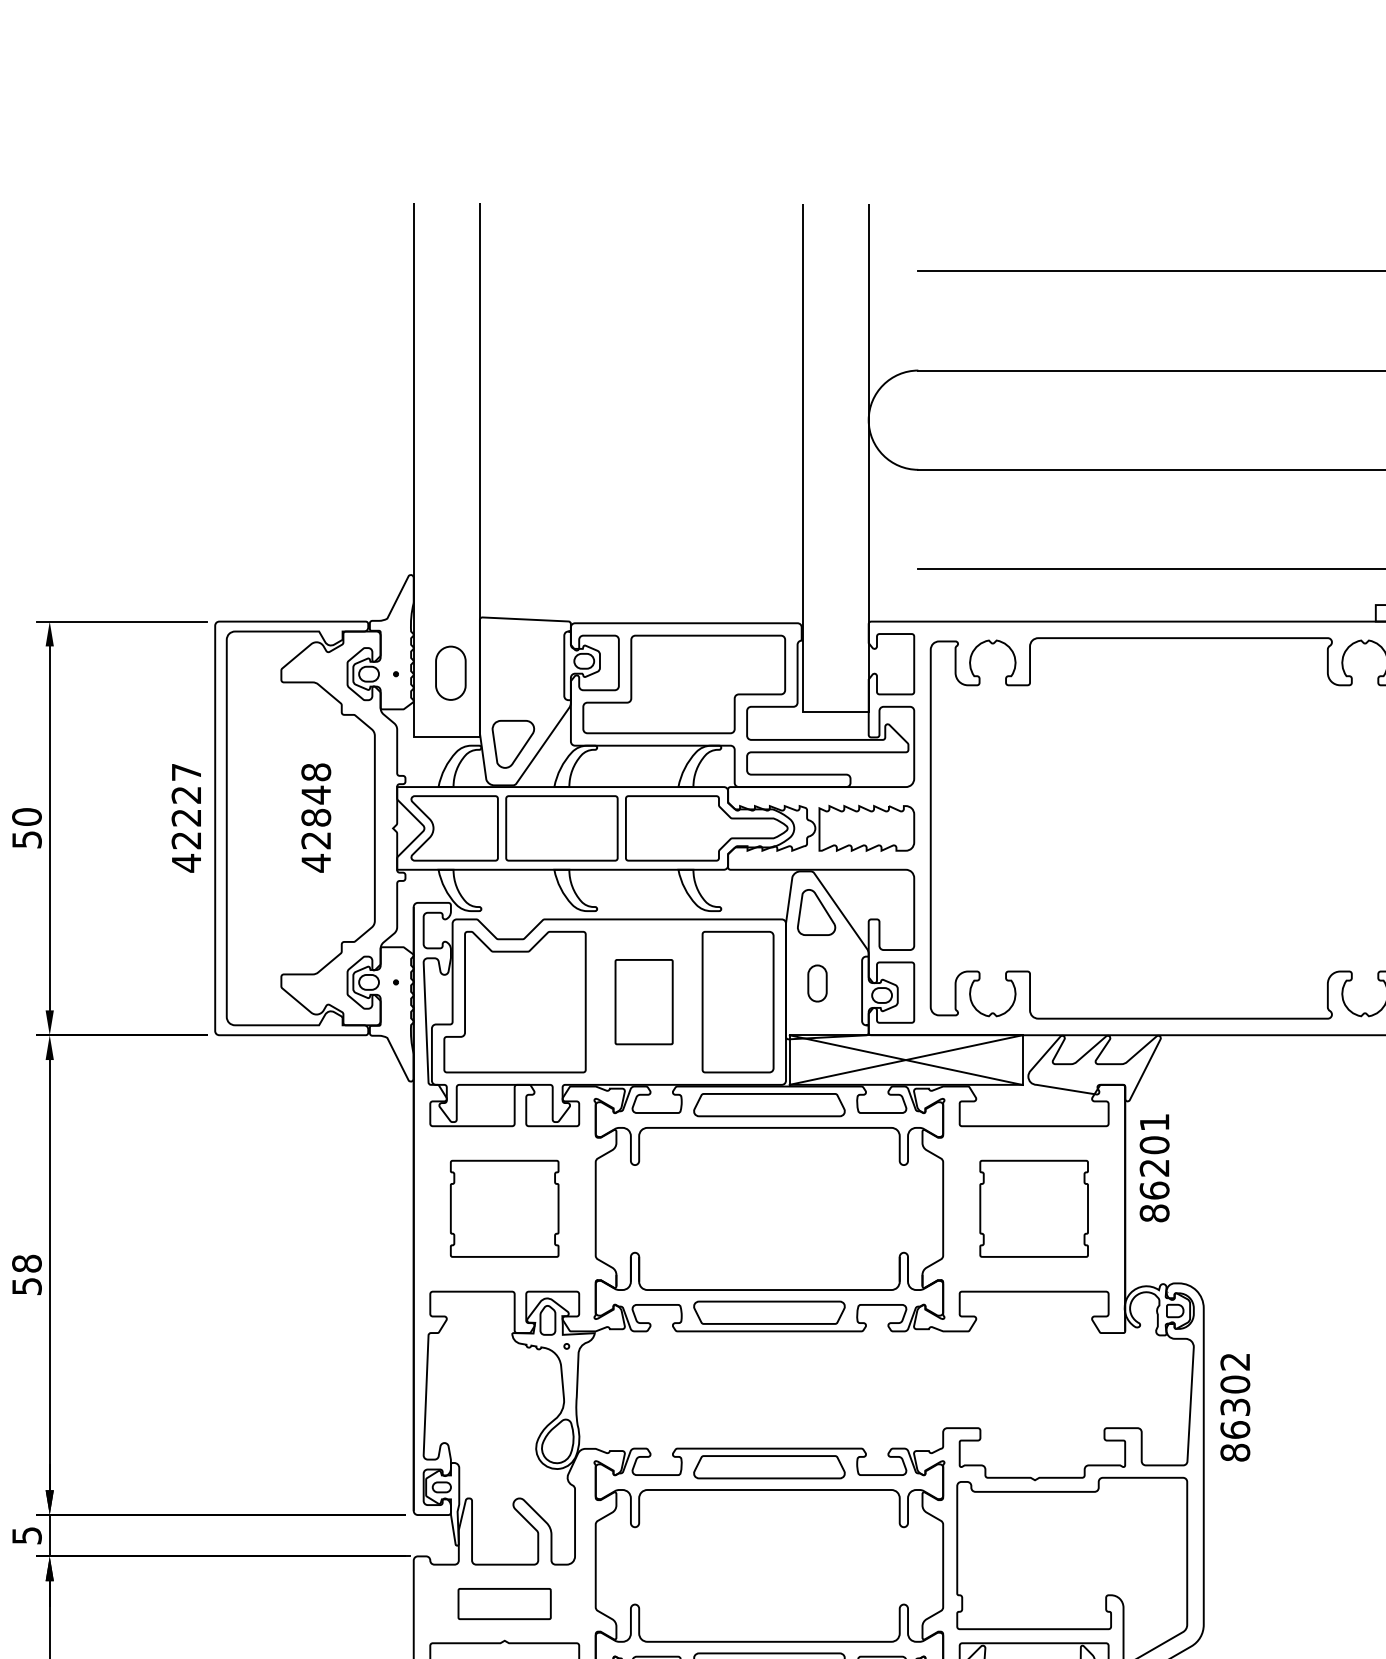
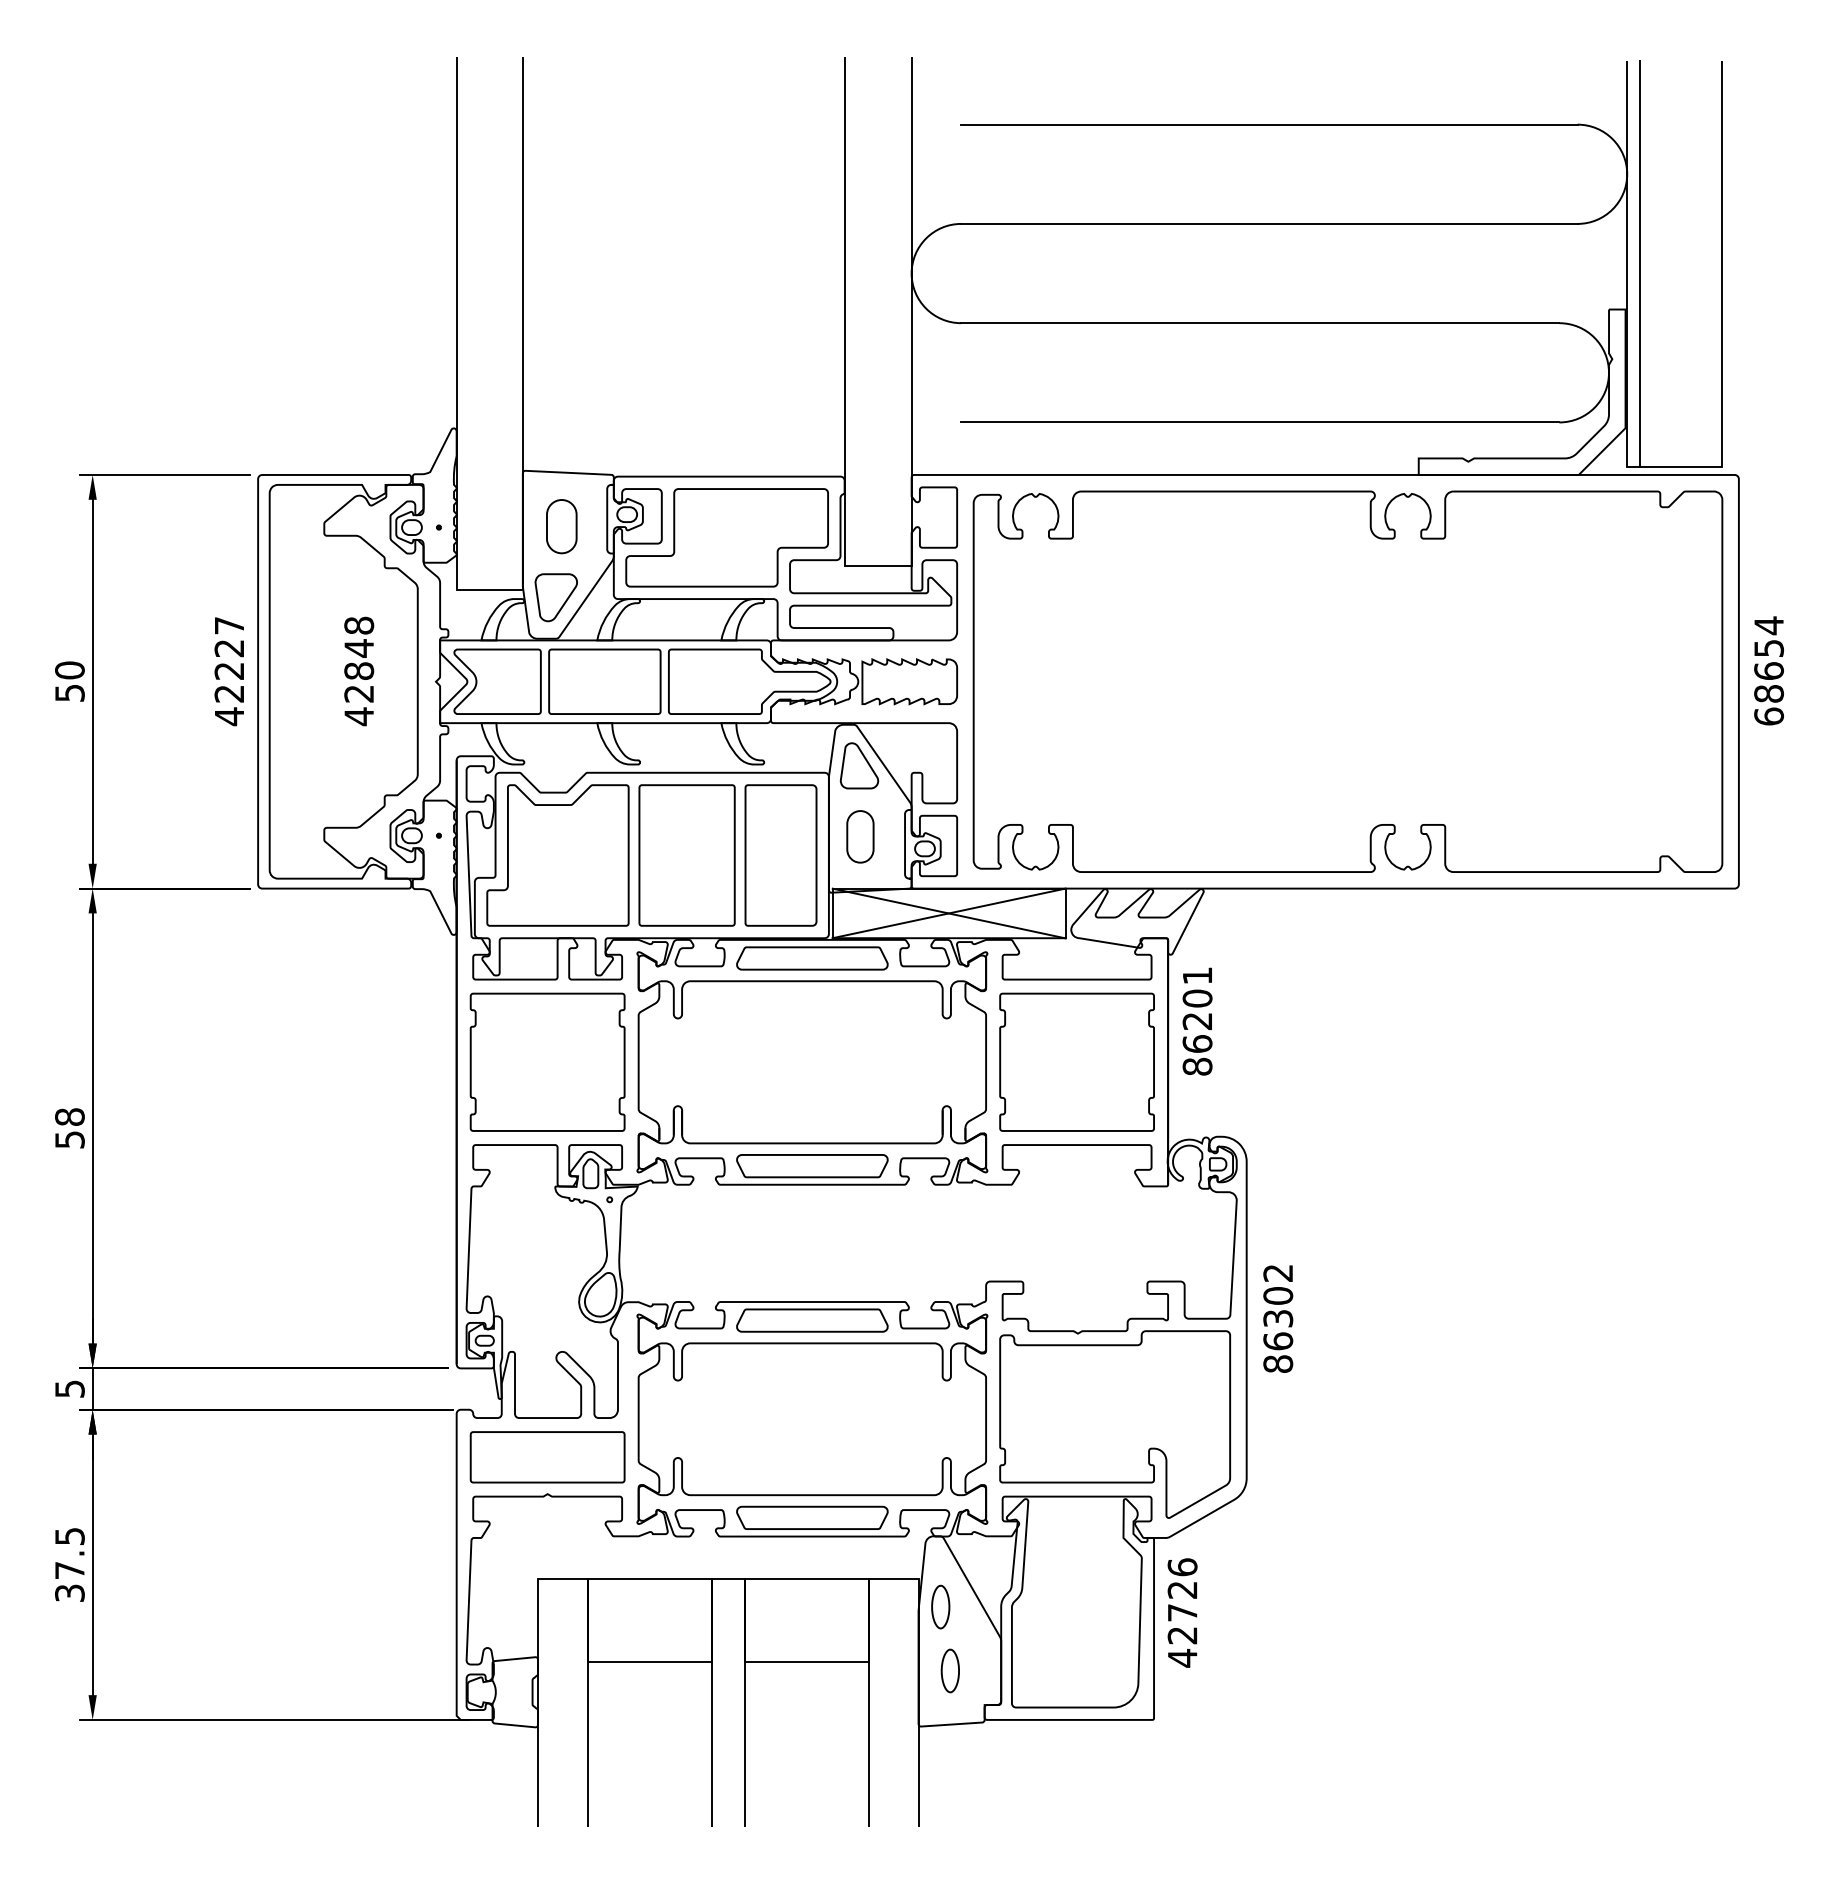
part: (450, 673) -> (561, 526), moved
part: (817, 983) -> (860, 836), size x1.43
part: (643, 1002) -> (686, 855), size x1.67
part: (504, 1208) -> (547, 1061), size x1.43
part: (1033, 1208) -> (1076, 1061), size x1.43
text: (1235, 1407) -> (1278, 1318), moved
part: (504, 1604) -> (547, 1457), size x1.67

